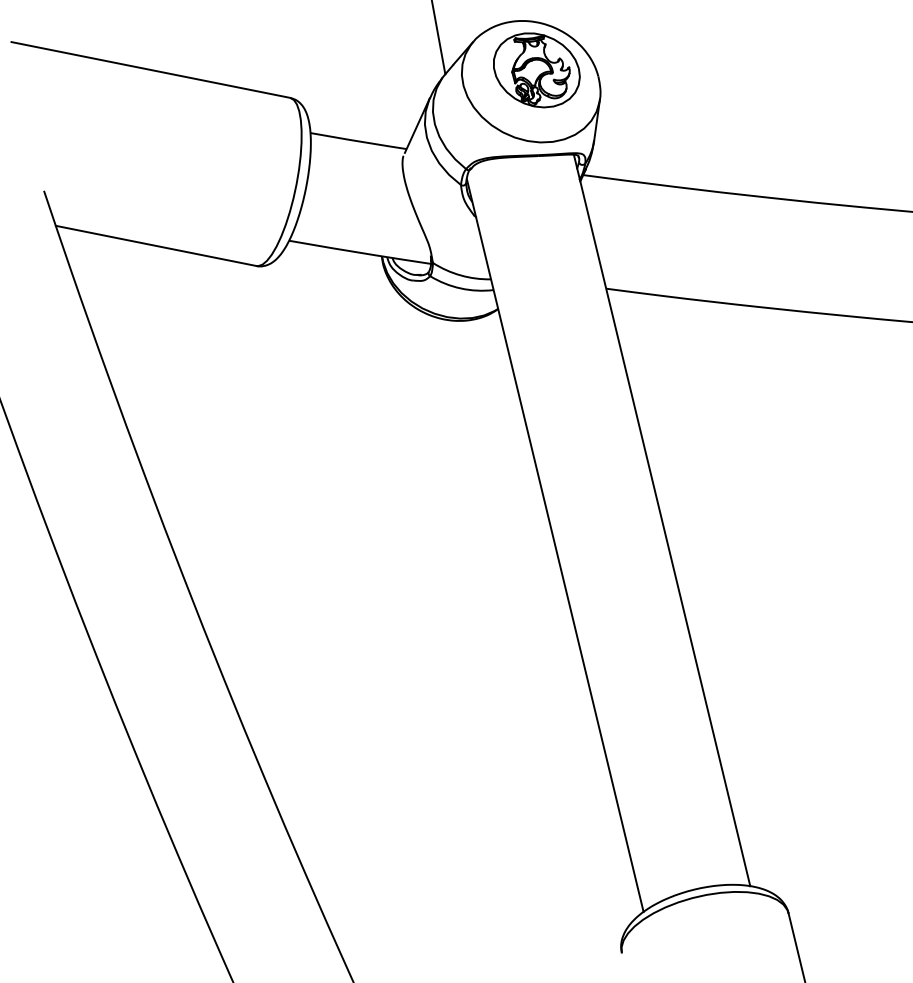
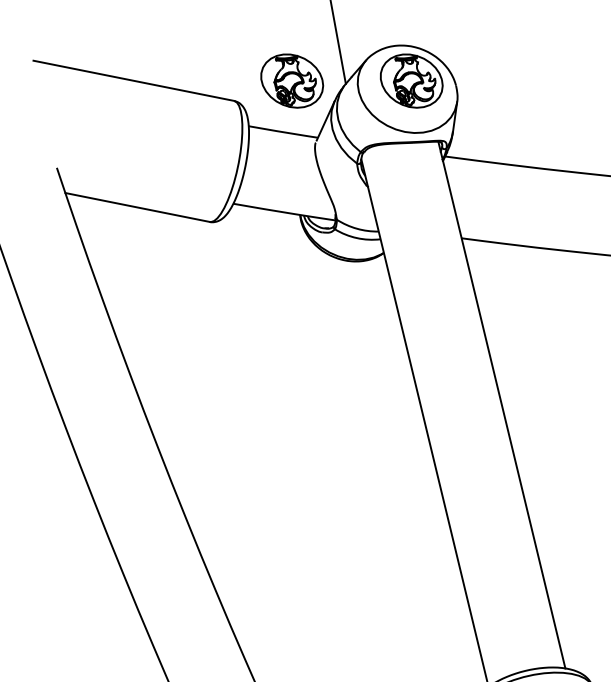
part: (370, 70) -> (291, 81), added

